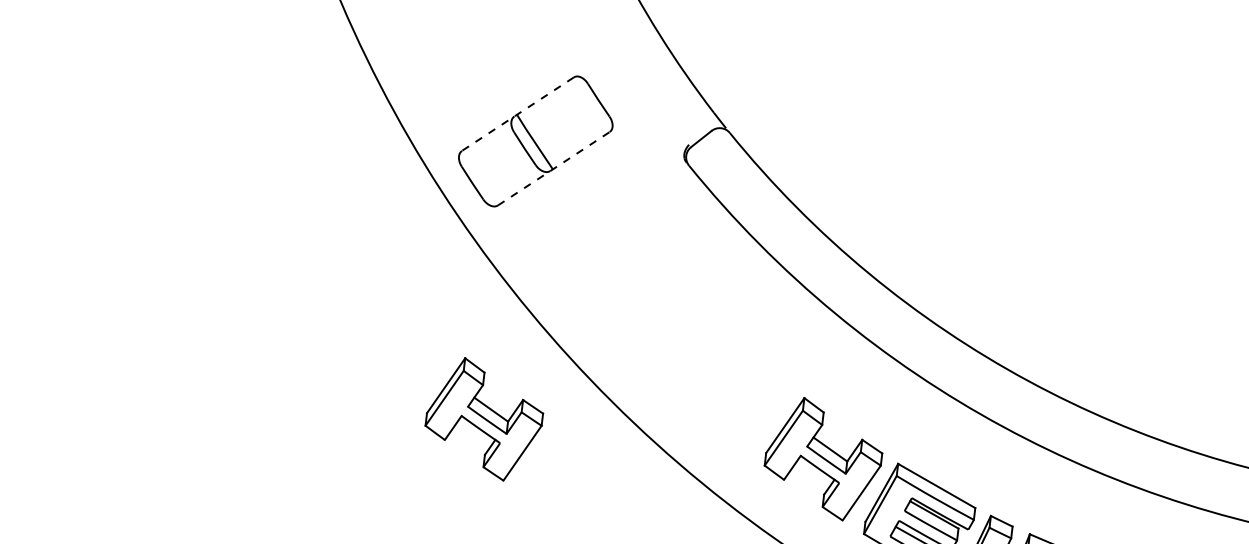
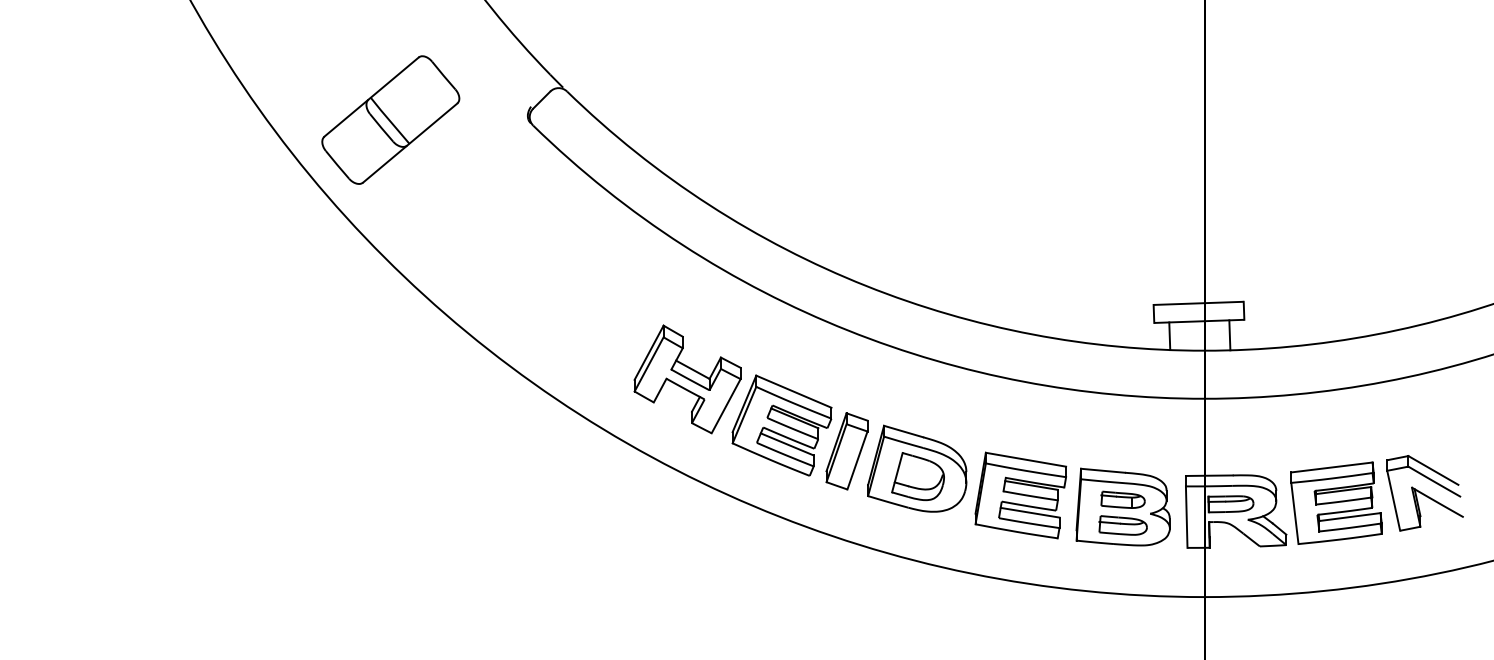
line: (517, 114) -> (371, 97), dashed -> solid
line: (554, 168) -> (410, 142), dashed -> solid
part: (484, 419) -> (373, 379), removed

